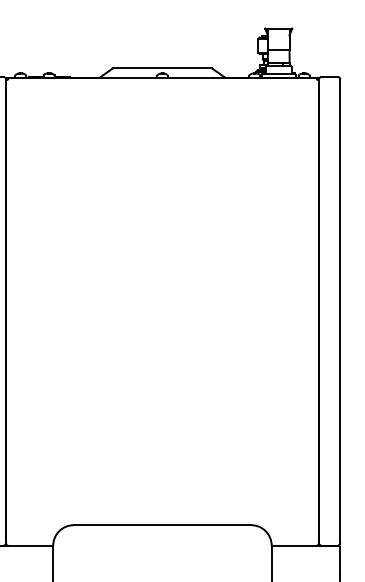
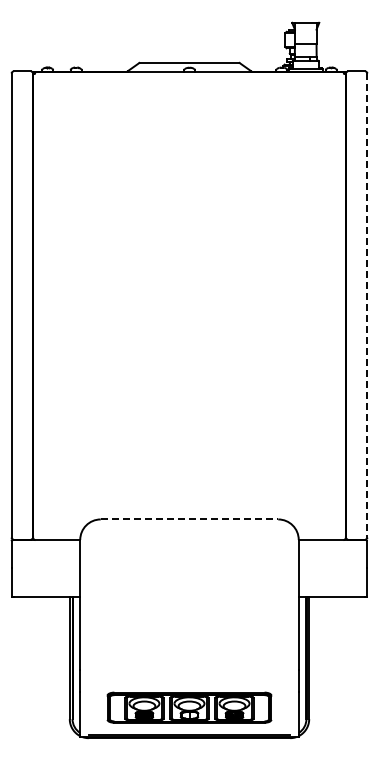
line: (340, 312) -> (367, 306), solid -> dashed
line: (162, 525) -> (189, 519), solid -> dashed

